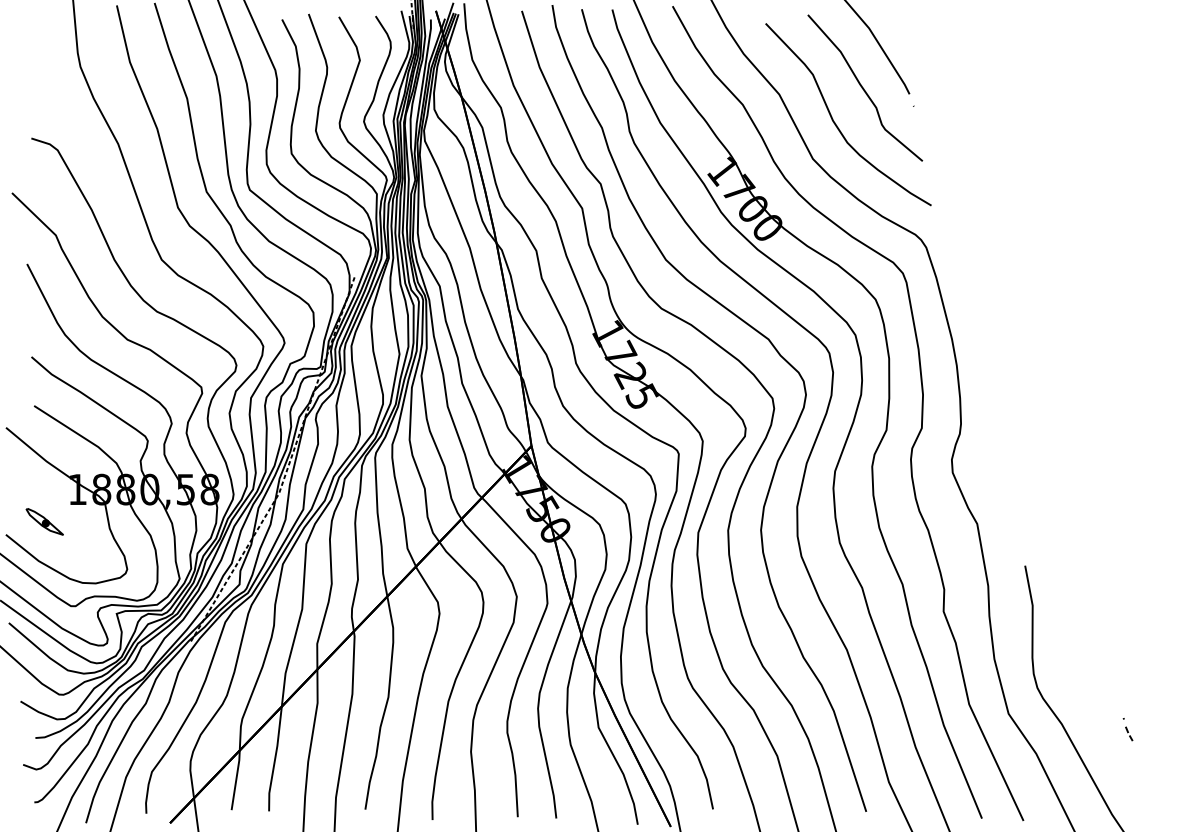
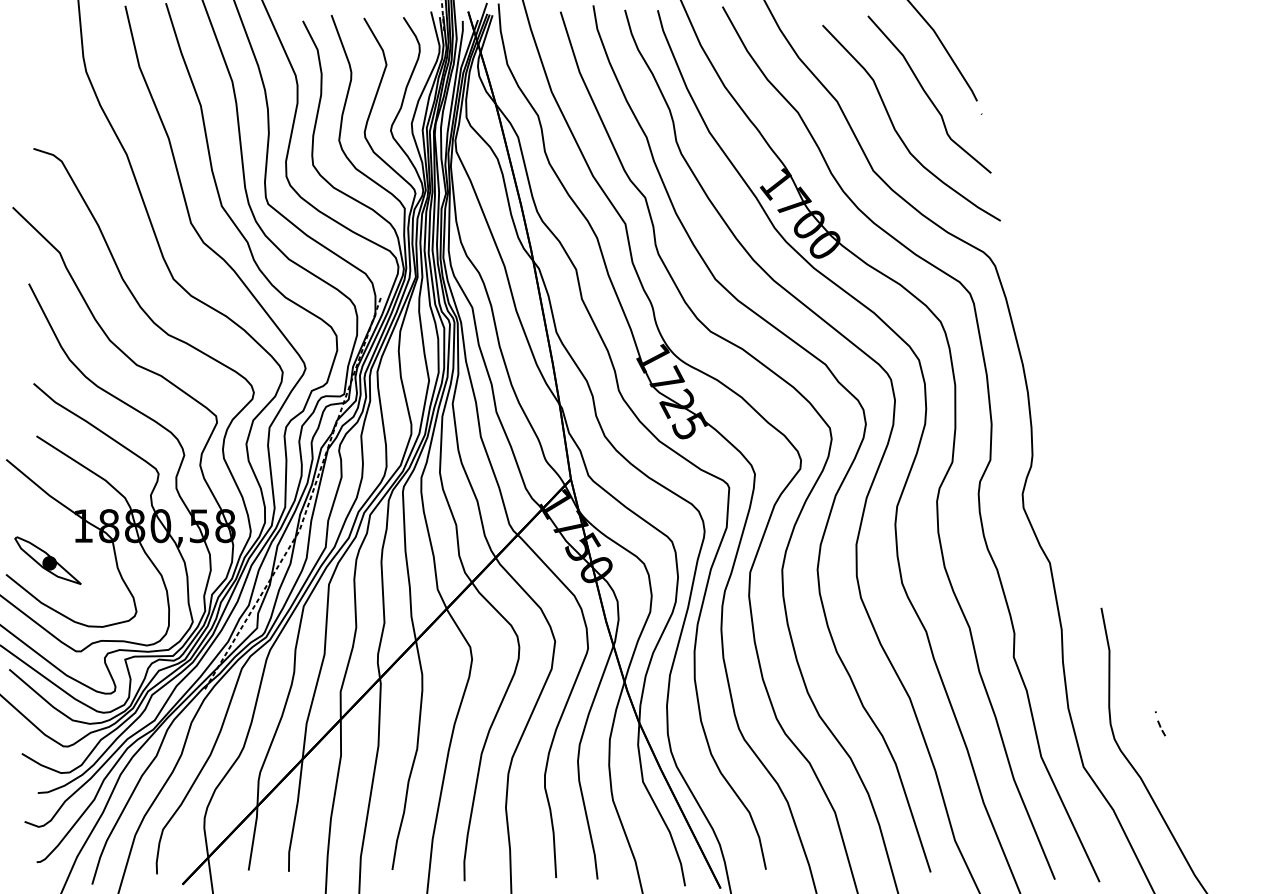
part: (44, 521) -> (47, 560), size x1.67
part: (1127, 729) -> (1159, 723), moved

